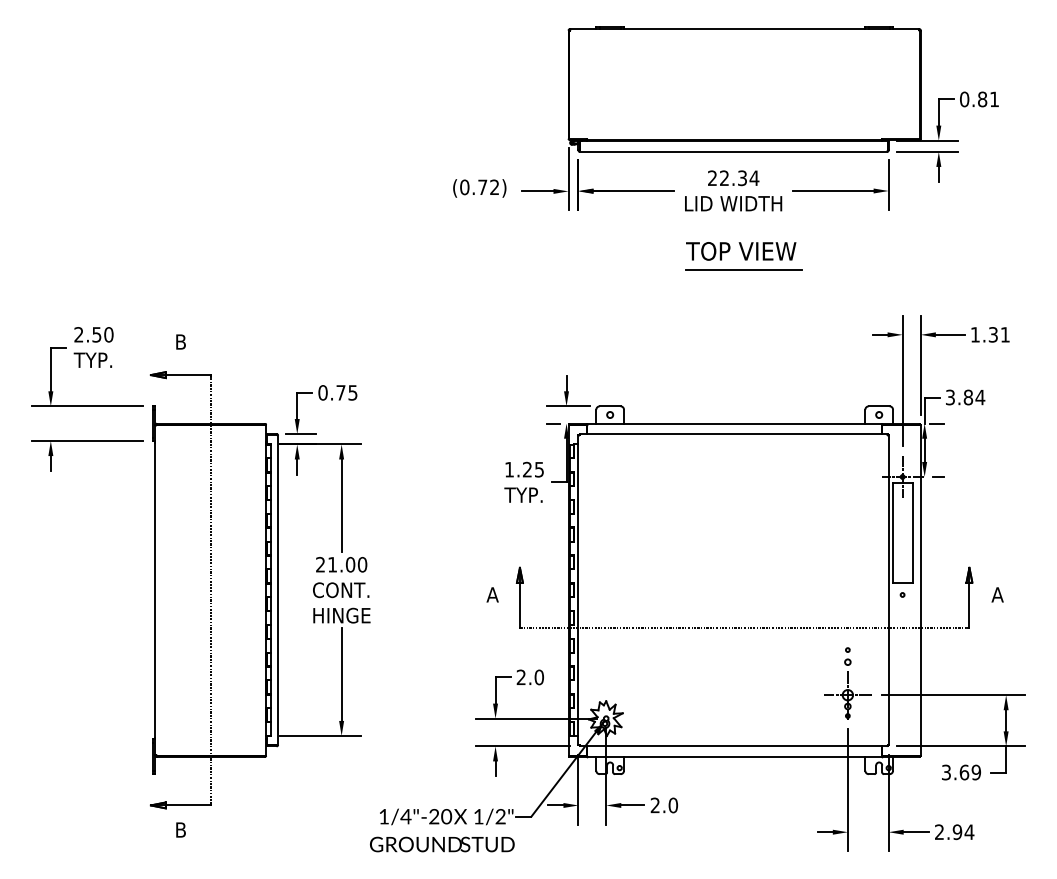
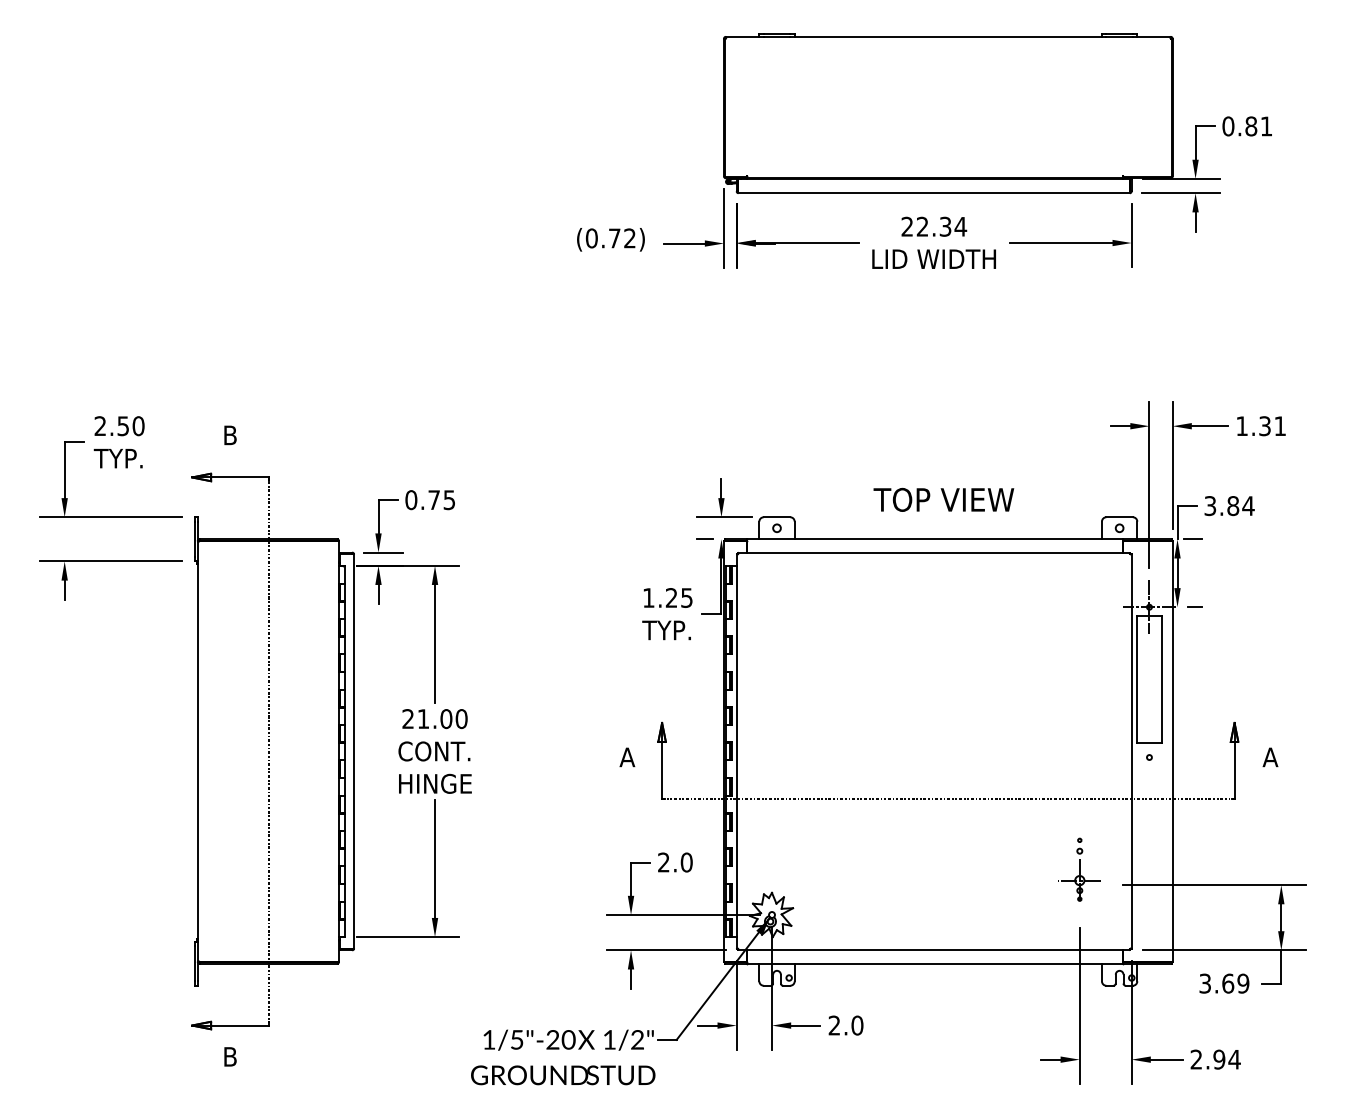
text: (740, 251) -> (943, 499), moved
line: (743, 269) -> (946, 343), removed
part: (847, 682) -> (1079, 869), size x0.7
text: (405, 816) -> (516, 1039), 1/4"-20 -> 1/5"-20

